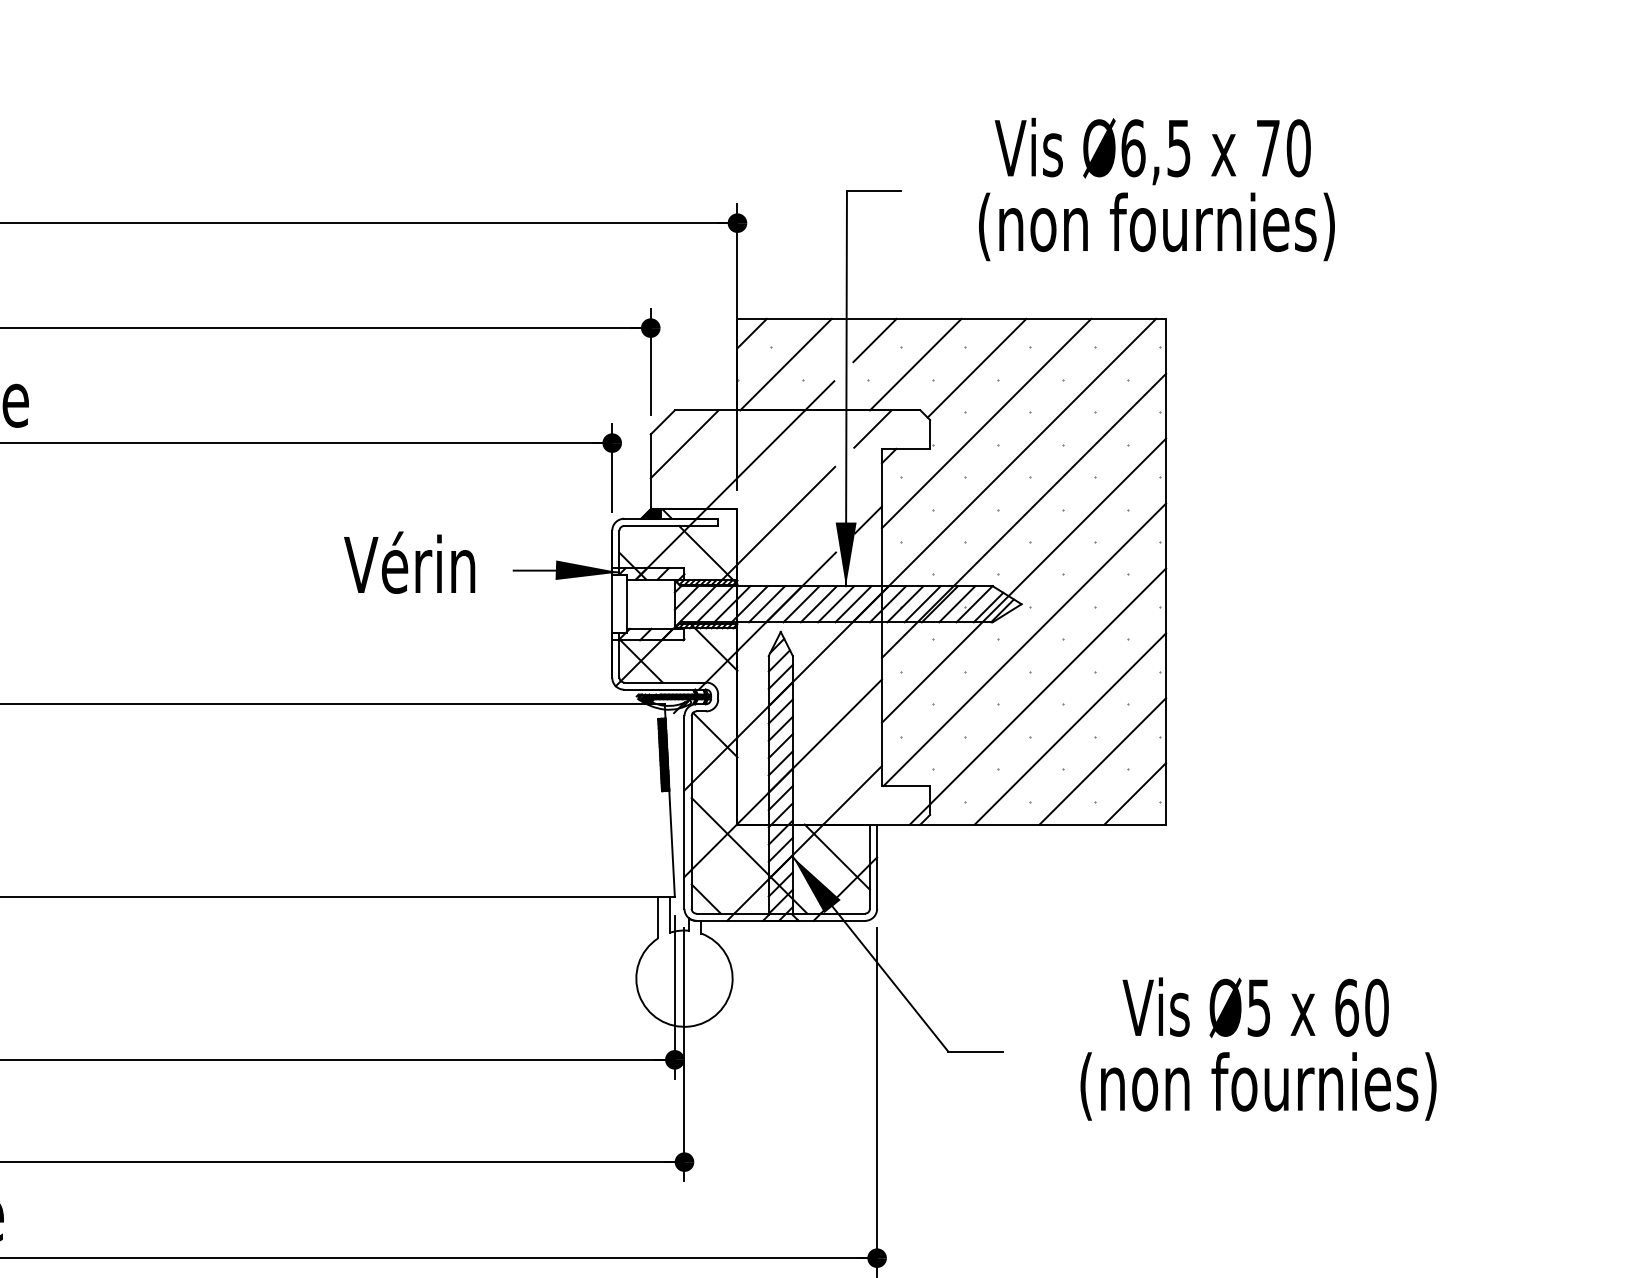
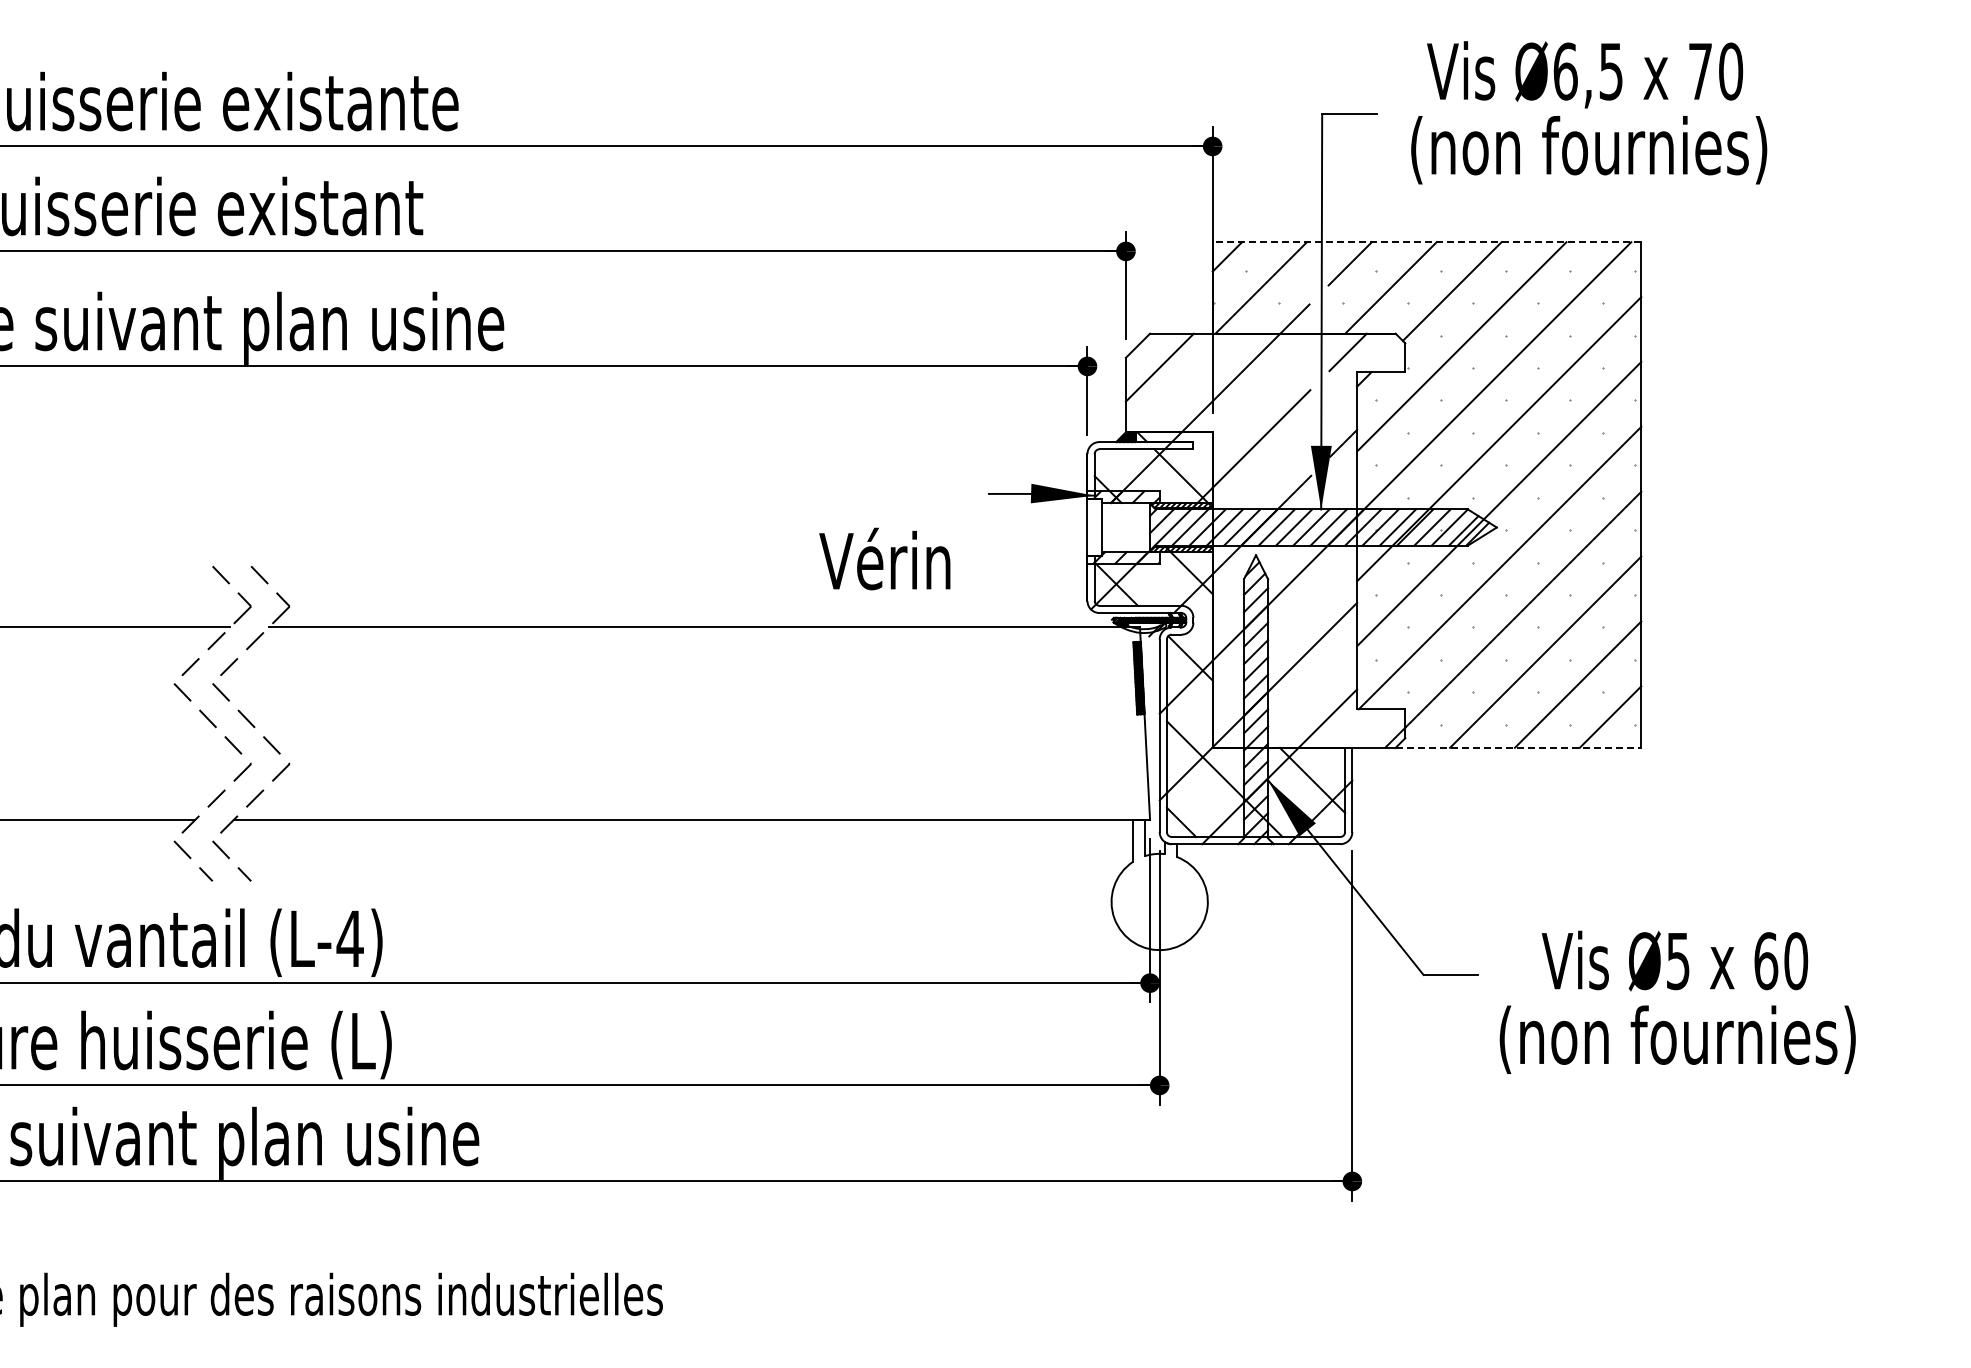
text: (1157, 189) -> (1589, 112), moved
line: (951, 319) -> (1426, 242), solid -> dashed
text: (409, 562) -> (884, 558), moved
line: (1043, 824) -> (1518, 747), solid -> dashed
text: (1258, 1048) -> (1677, 1001), moved

